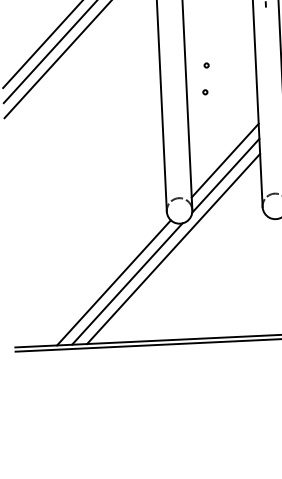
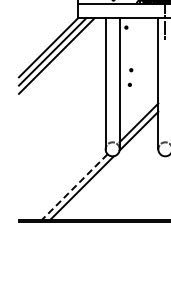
line: (173, 247) -> (108, 169), removed
line: (113, 283) -> (74, 187), solid -> dashed

